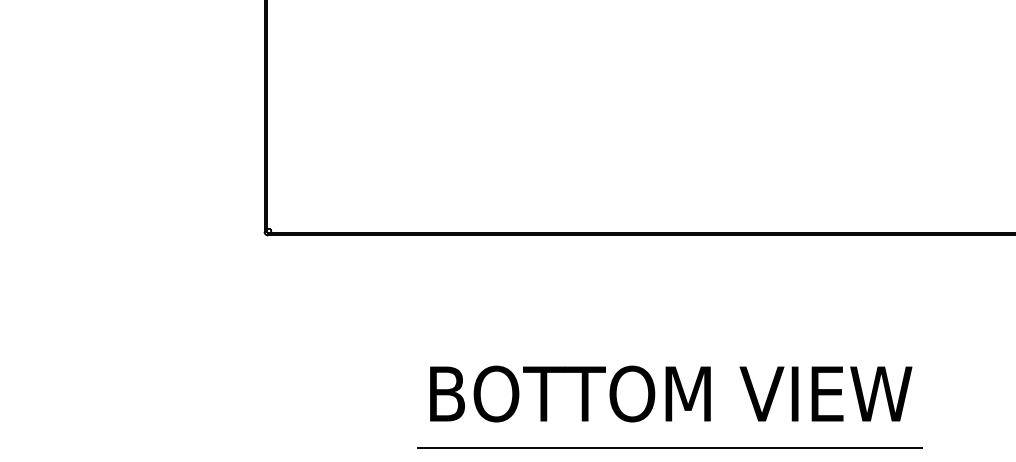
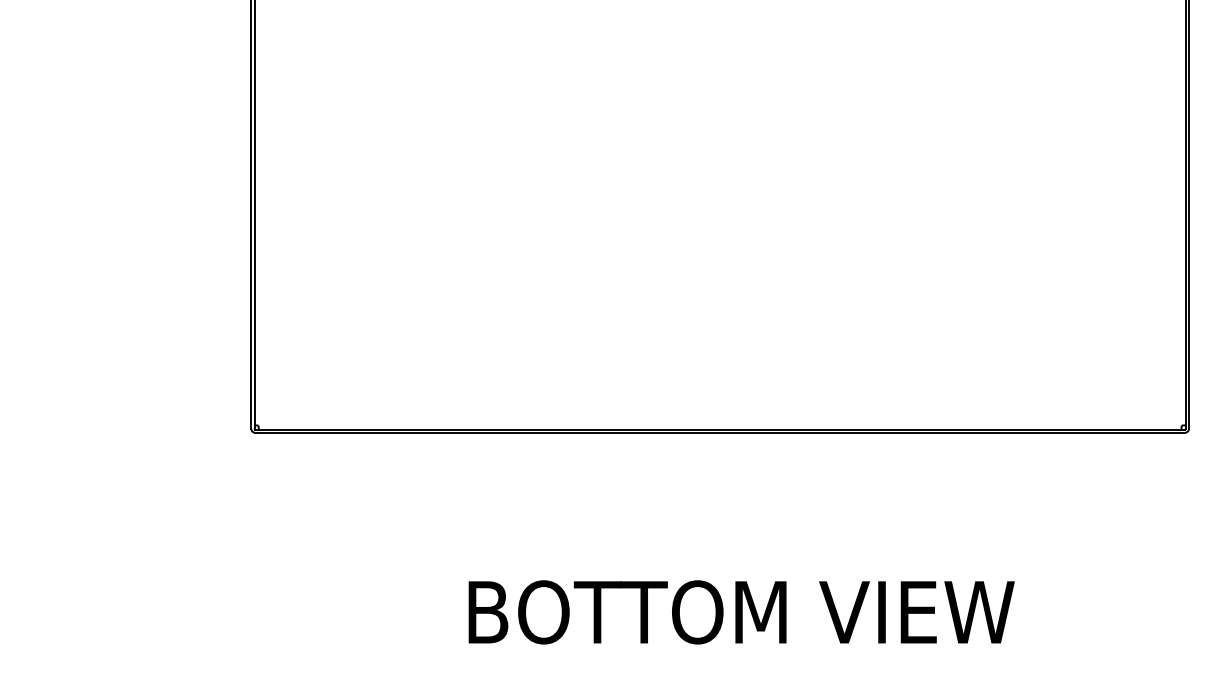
text: (671, 394) -> (741, 612), moved
line: (669, 448) -> (709, 673), removed

